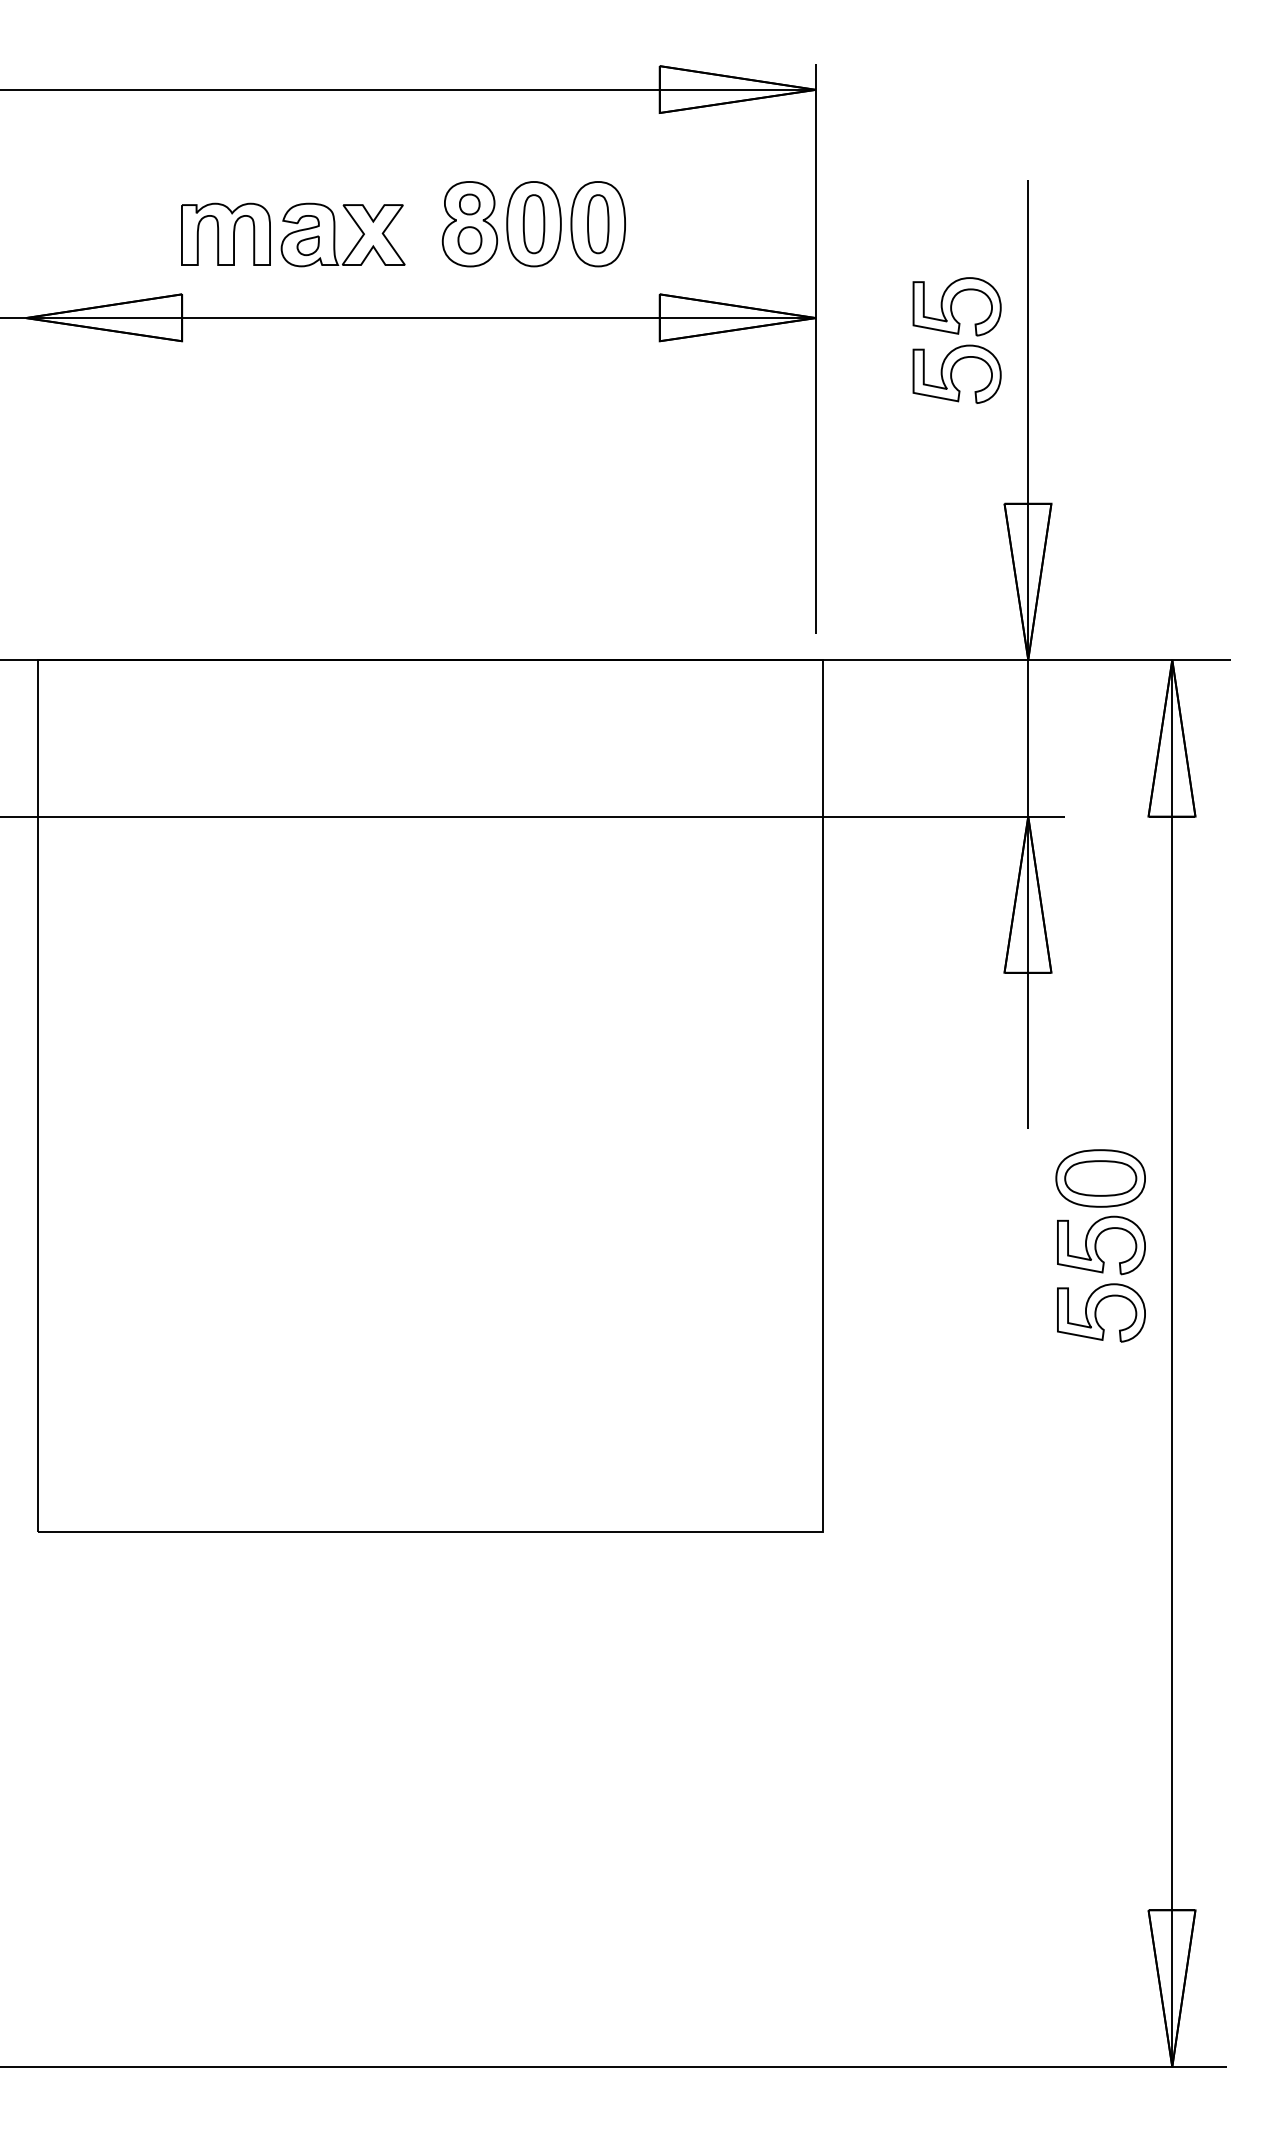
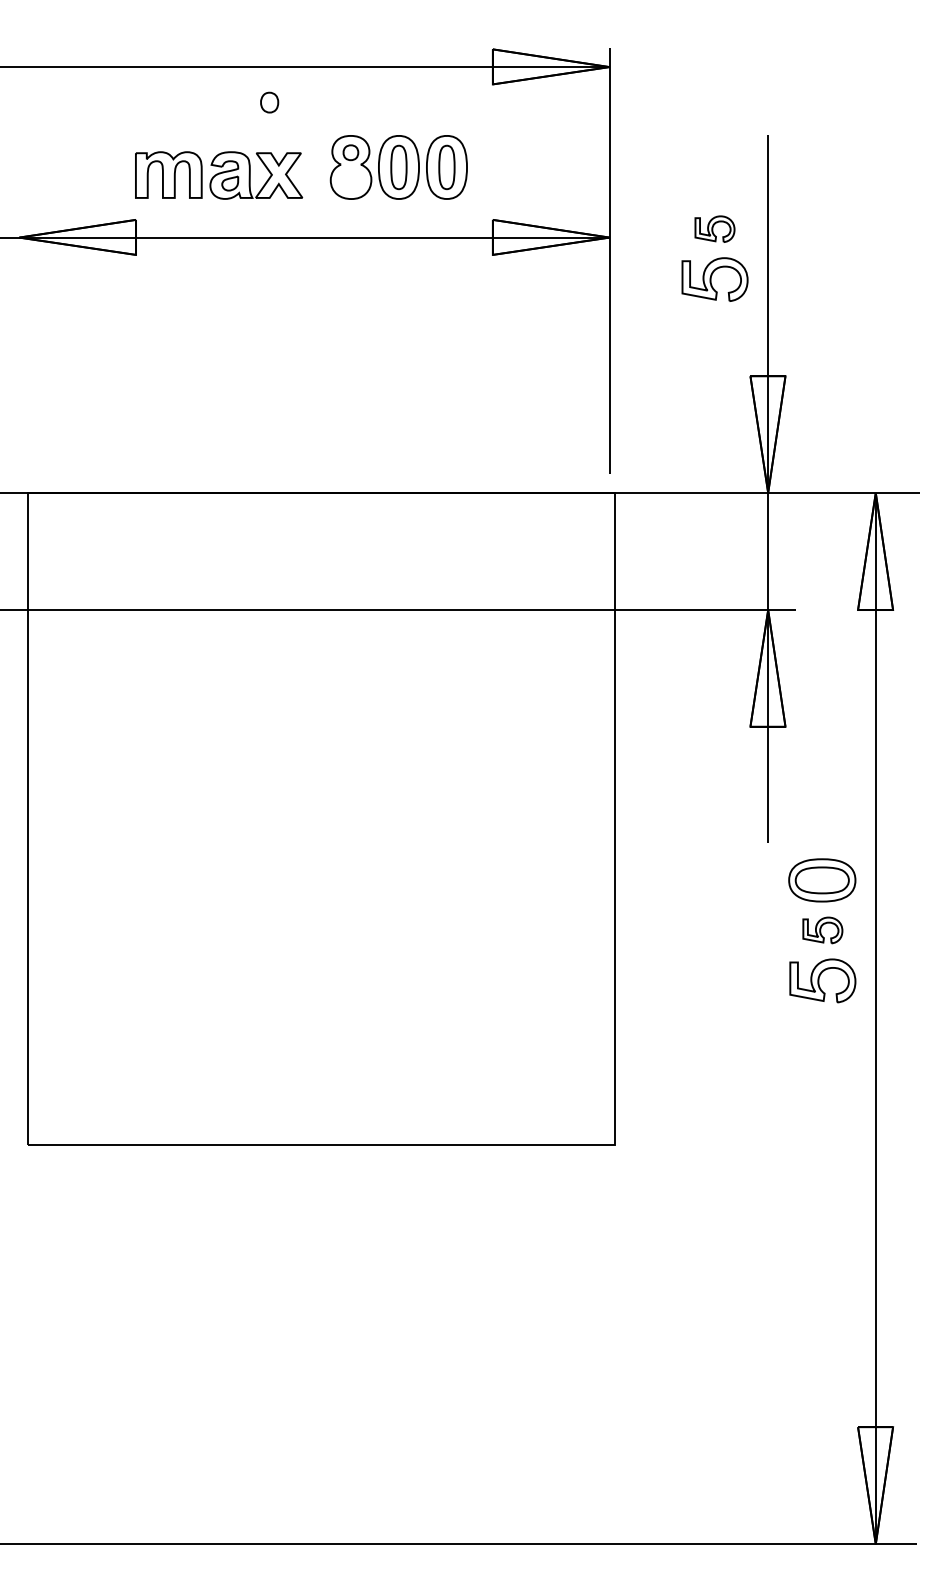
part: (469, 240) -> (269, 102), moved
part: (956, 306) -> (714, 228), size x0.6
part: (1101, 1245) -> (822, 930), size x0.6

